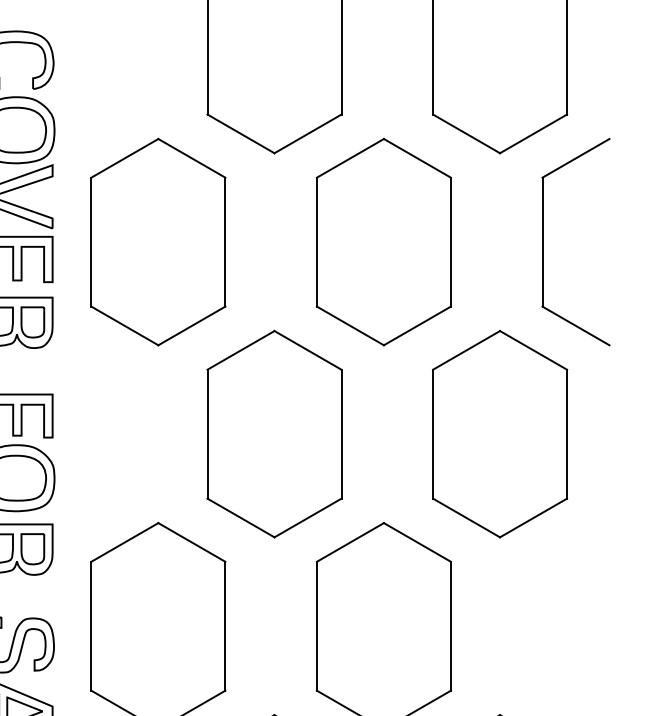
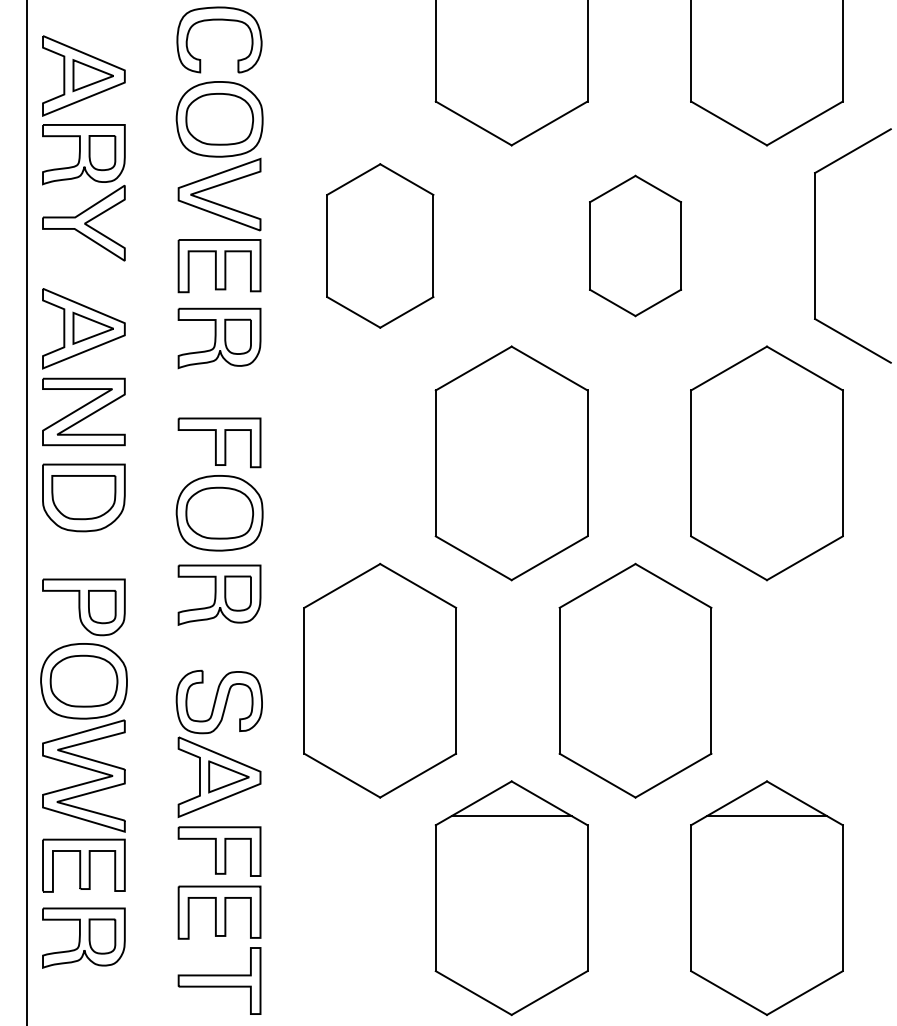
part: (158, 241) -> (380, 245), size x0.7
part: (383, 241) -> (635, 245), size x0.6

